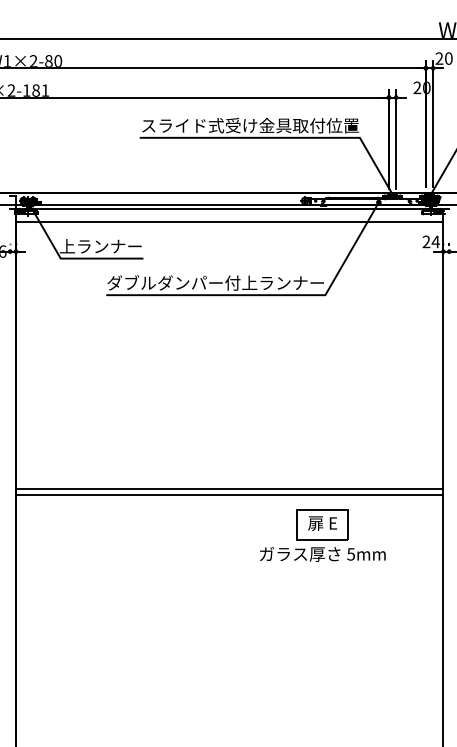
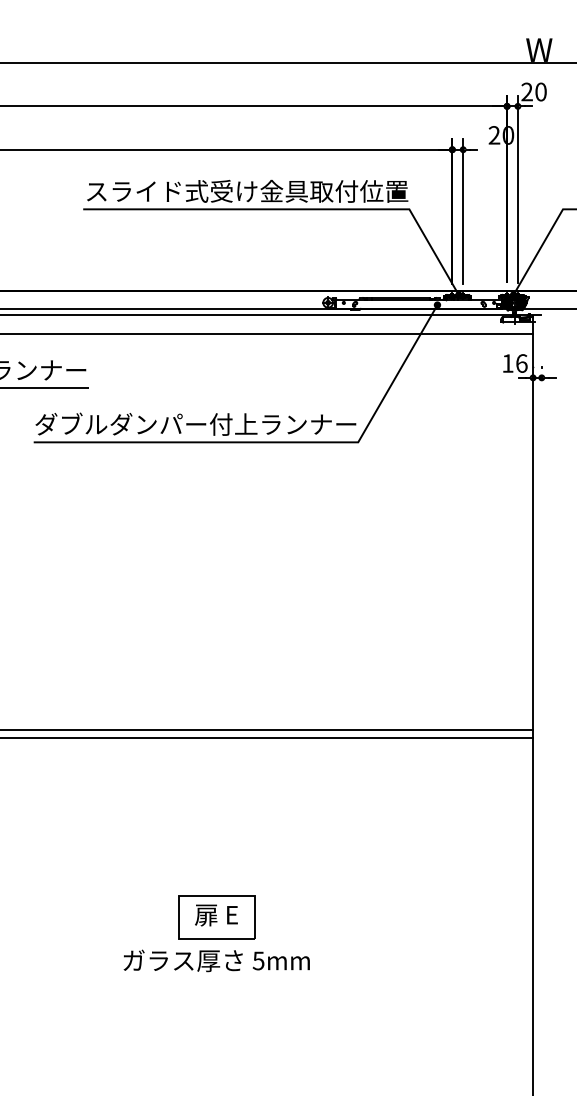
text: (430, 241) -> (513, 362), 24 -> 16
part: (322, 535) -> (216, 933), moved

